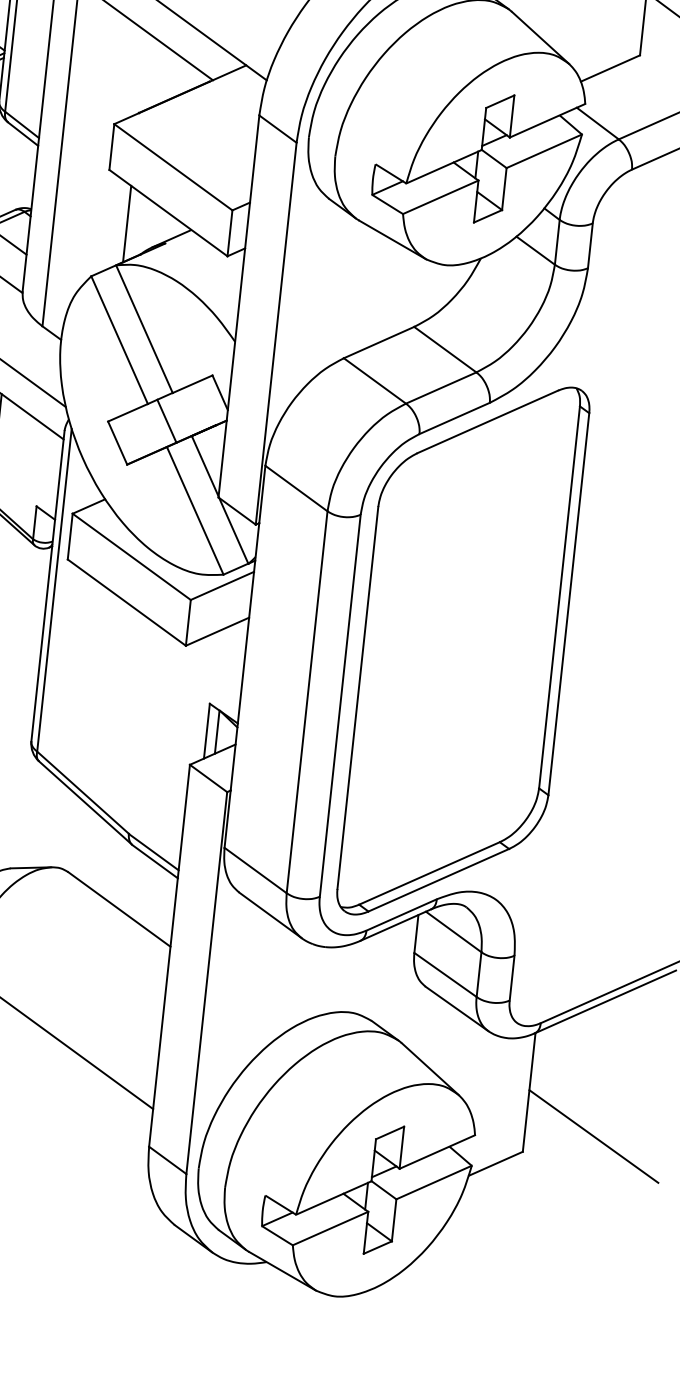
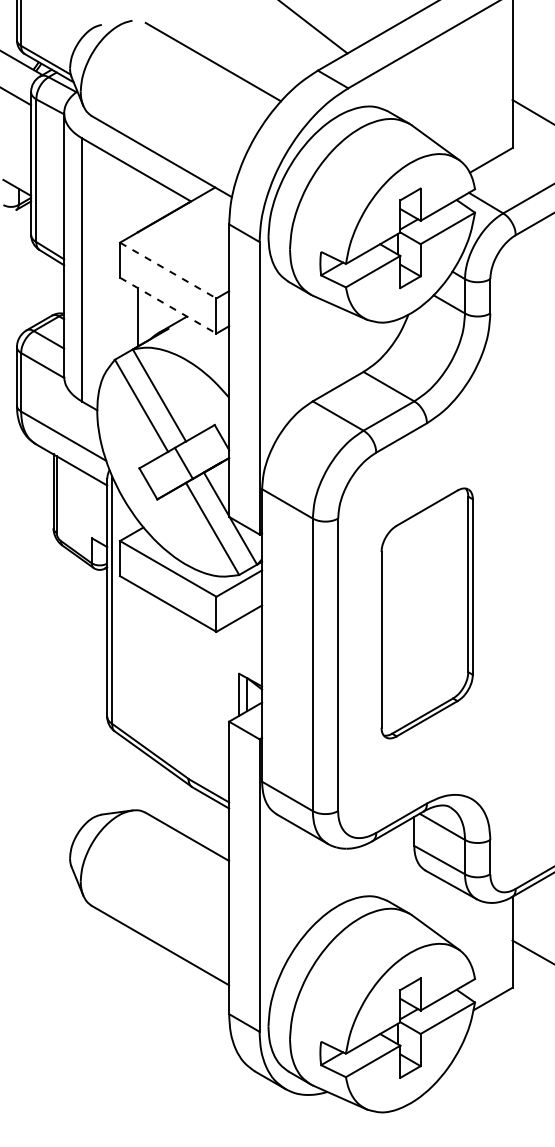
line: (173, 167) -> (168, 270), solid -> dashed
line: (168, 212) -> (168, 305), solid -> dashed
part: (464, 651) -> (427, 613), size x0.6

